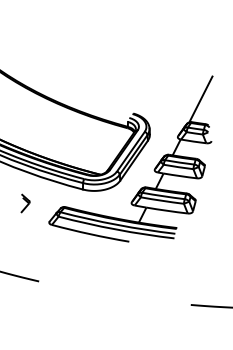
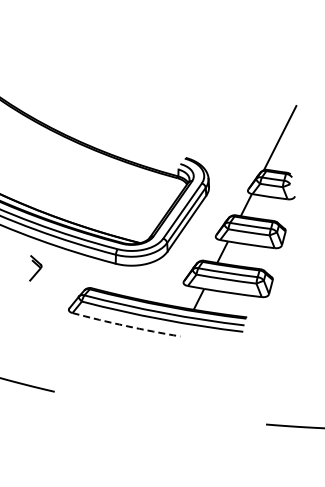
part: (25, 203) -> (35, 268), moved
arc: (90, 234) -> (126, 326), solid -> dashed

